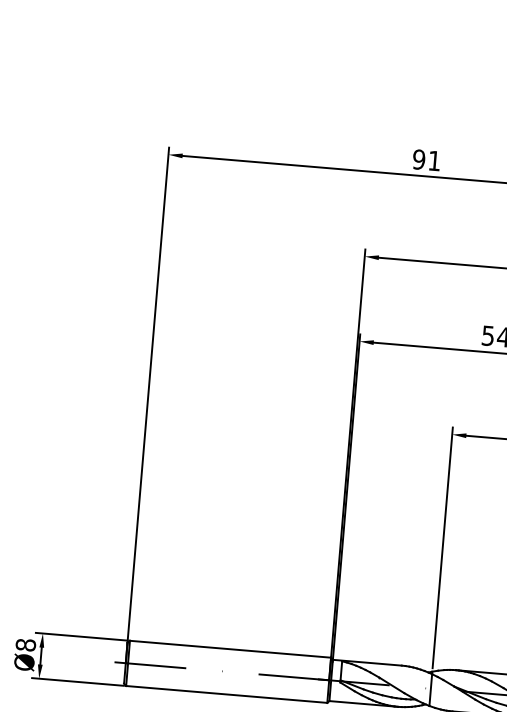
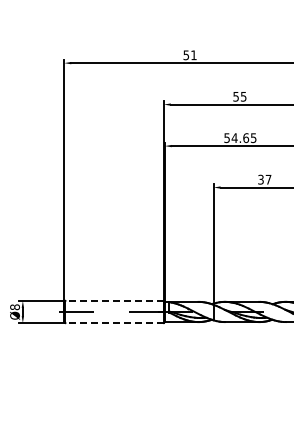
text: (419, 158) -> (186, 54), 91 -> 51
line: (230, 648) -> (114, 300), solid -> dashed
line: (226, 695) -> (114, 323), solid -> dashed

